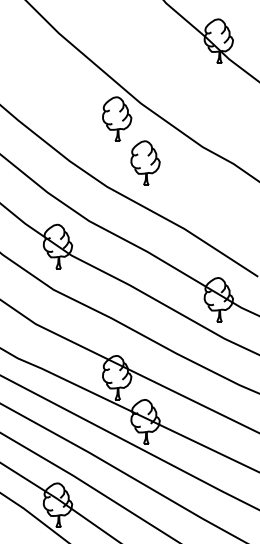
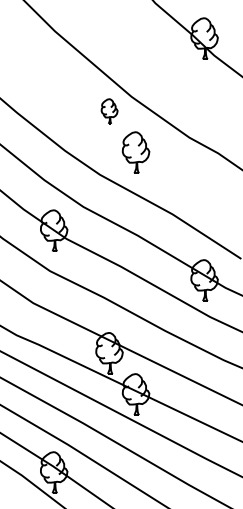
part: (117, 118) -> (109, 110), size x0.6

